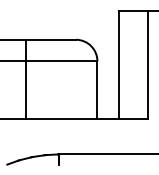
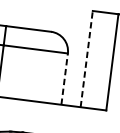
line: (118, 64) -> (86, 58), solid -> dashed
line: (97, 89) -> (64, 78), solid -> dashed

